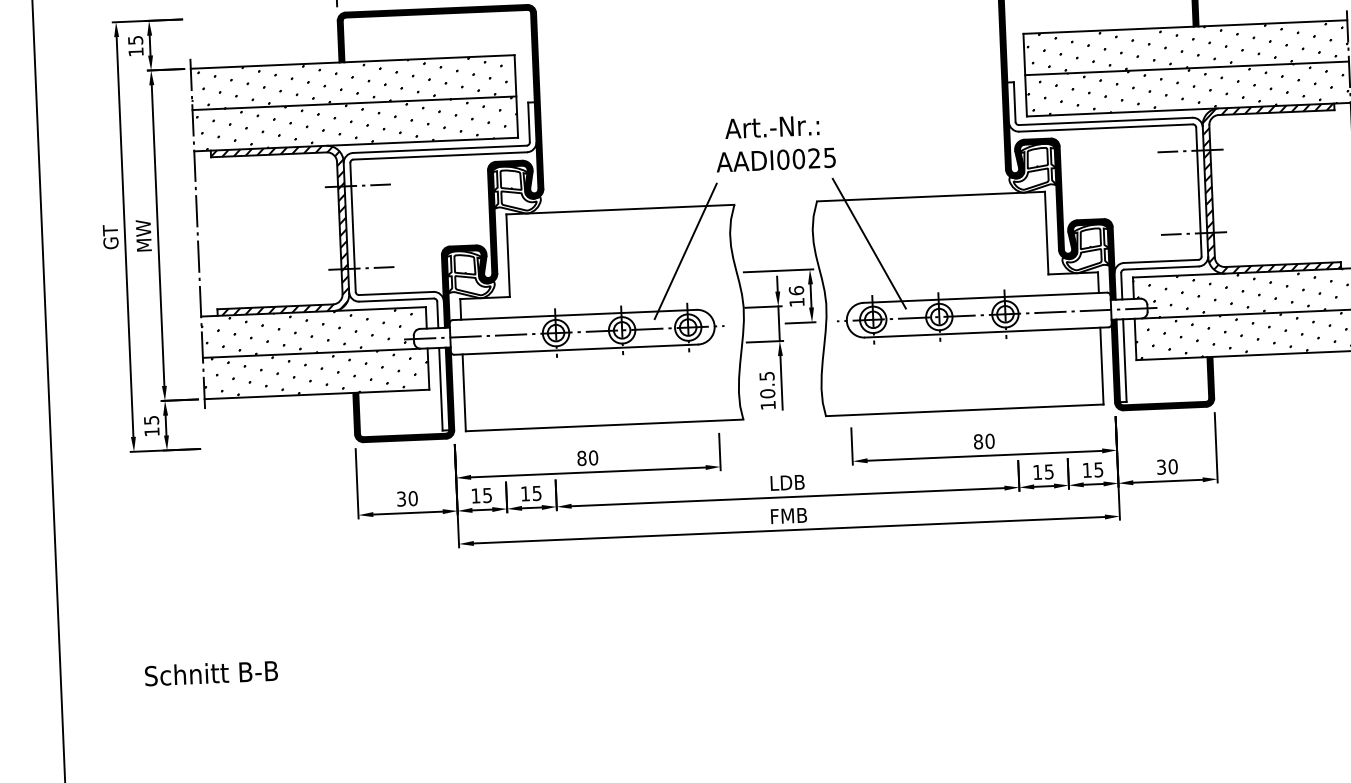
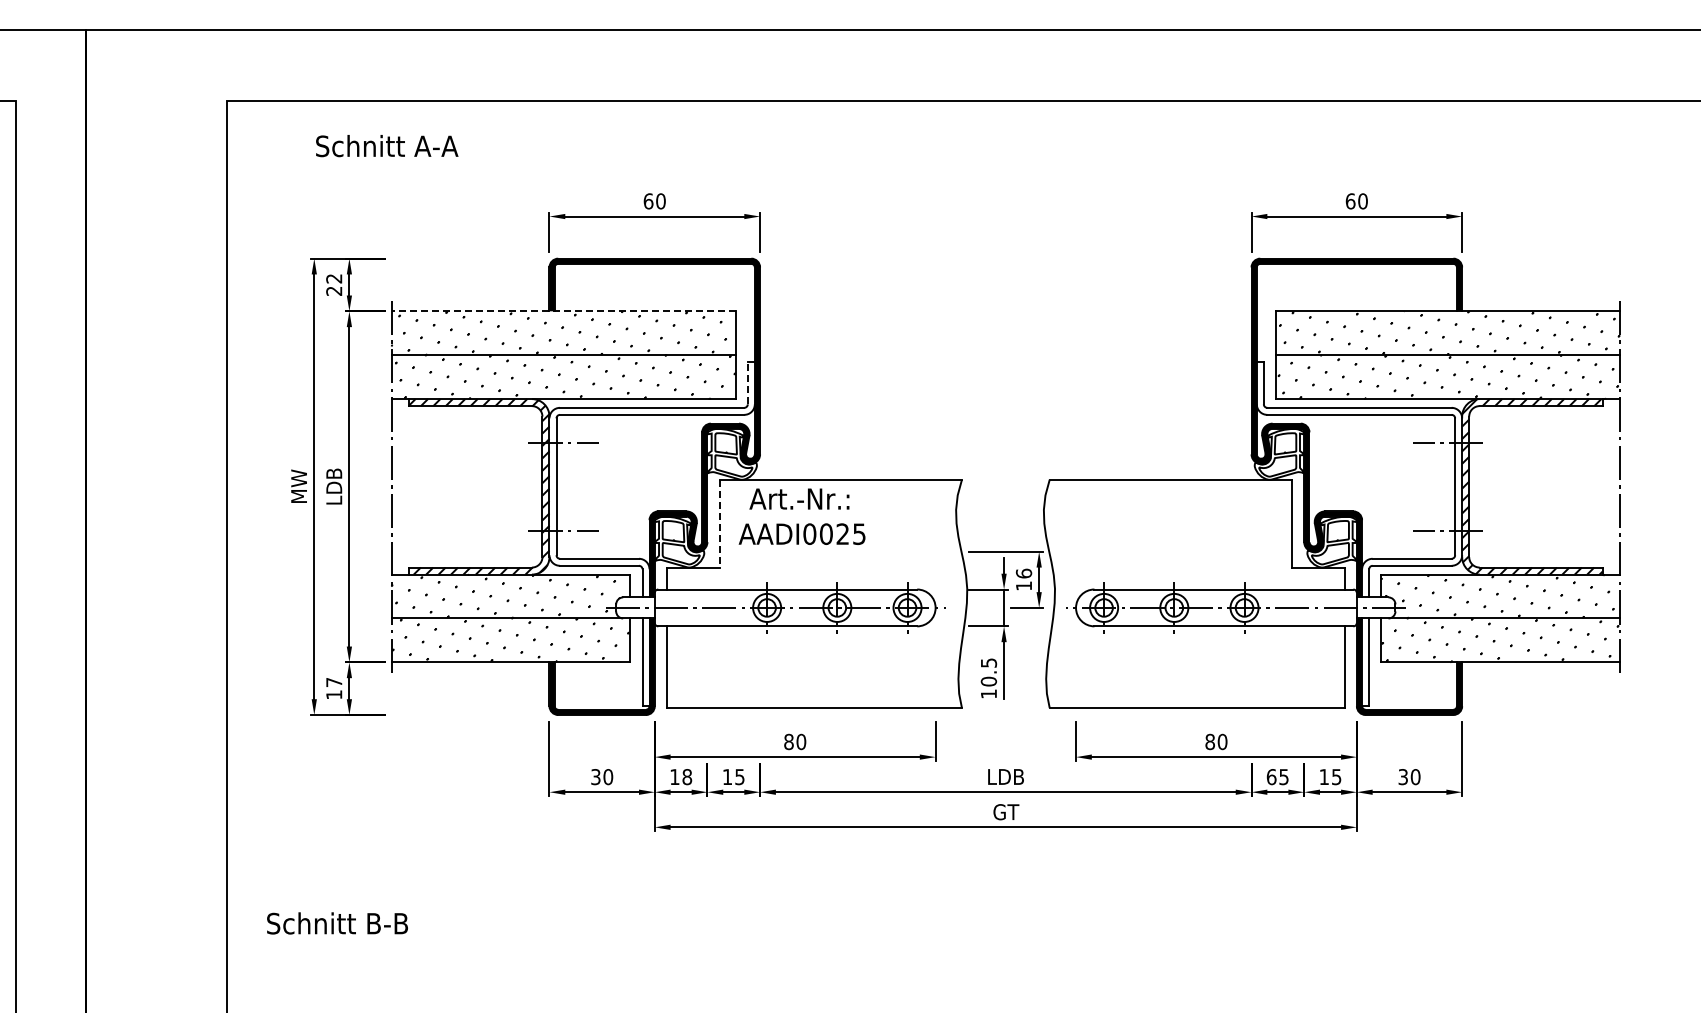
text: (136, 45) -> (334, 284), 15 -> 22
line: (352, 62) -> (563, 311), solid -> dashed
line: (528, 121) -> (747, 382), solid -> dashed
text: (774, 143) -> (801, 516), moved
text: (144, 235) -> (334, 486), MW -> LDB
text: (111, 236) -> (299, 485), GT -> MW
line: (869, 243) -> (1103, 526), removed
line: (685, 250) -> (908, 526), removed
line: (507, 255) -> (719, 523), solid -> dashed
text: (151, 420) -> (334, 682), 15 -> 17
text: (1037, 472) -> (1271, 777), 15 -> 65
text: (487, 495) -> (687, 777), 15 -> 18
text: (789, 516) -> (1006, 812), FMB -> GT
text: (211, 673) -> (337, 923), moved

